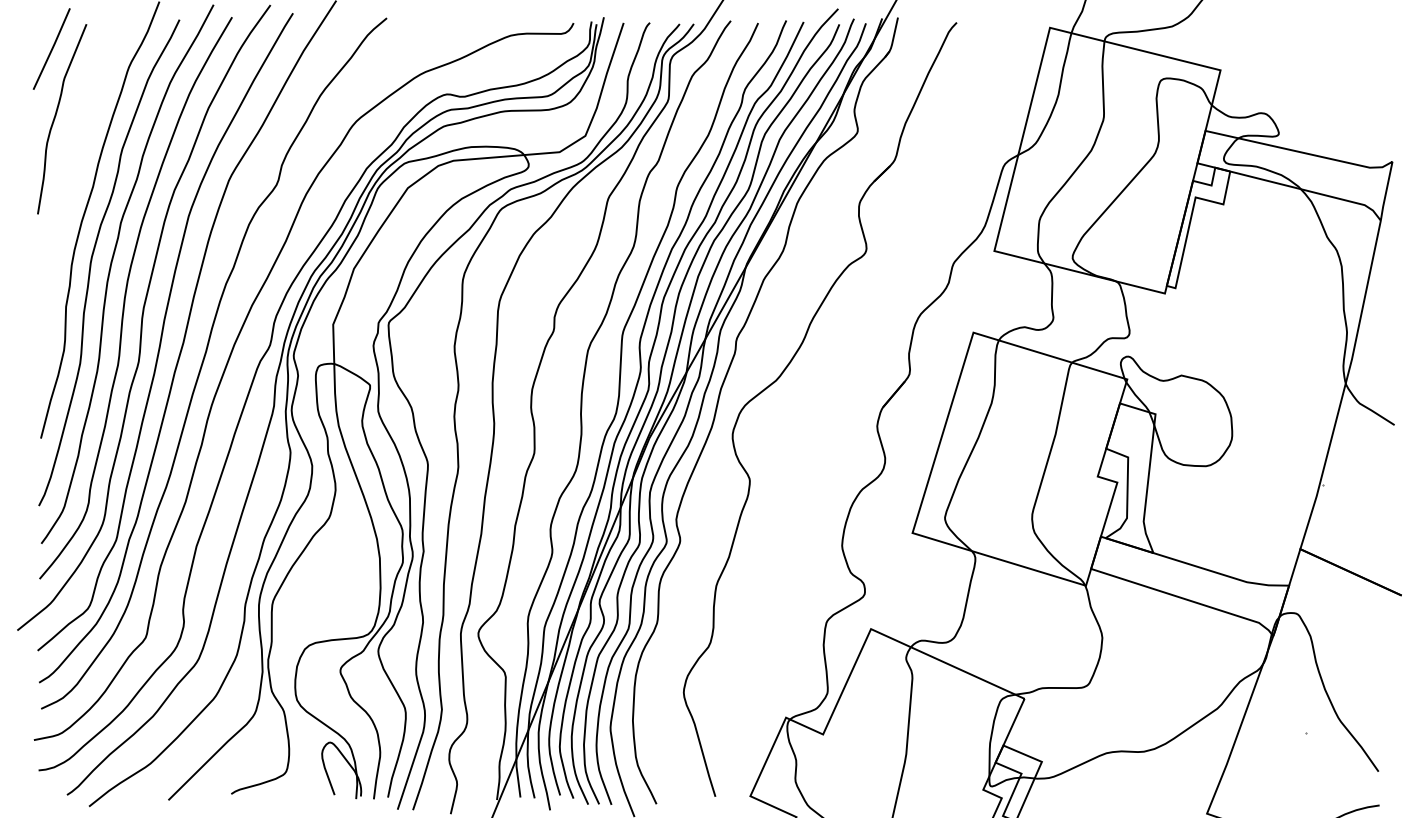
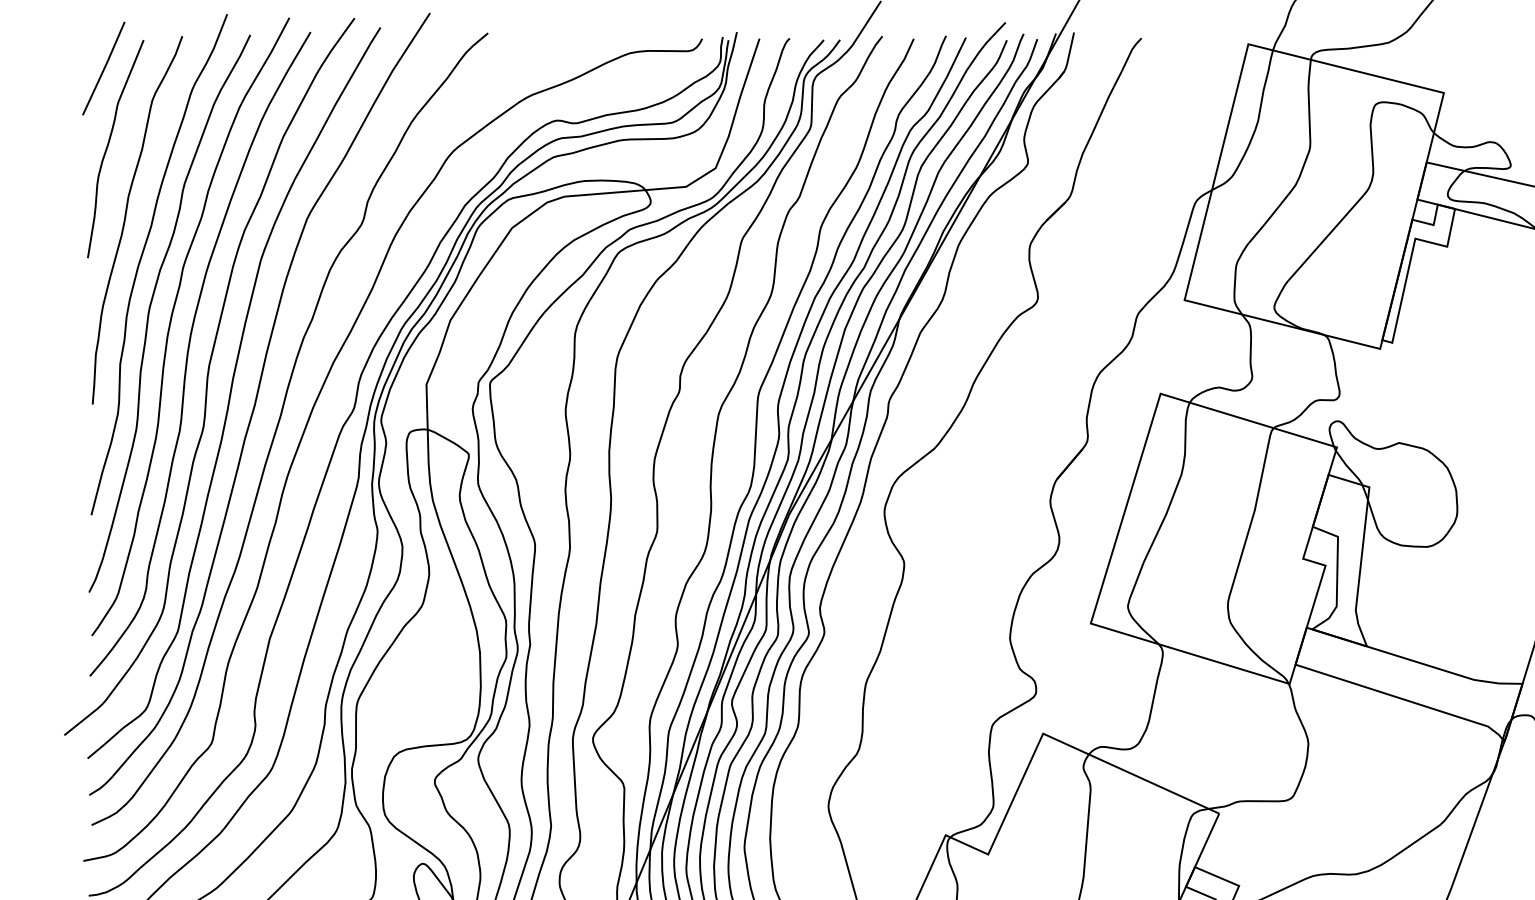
curve: (71, 180) -> (126, 219), added

